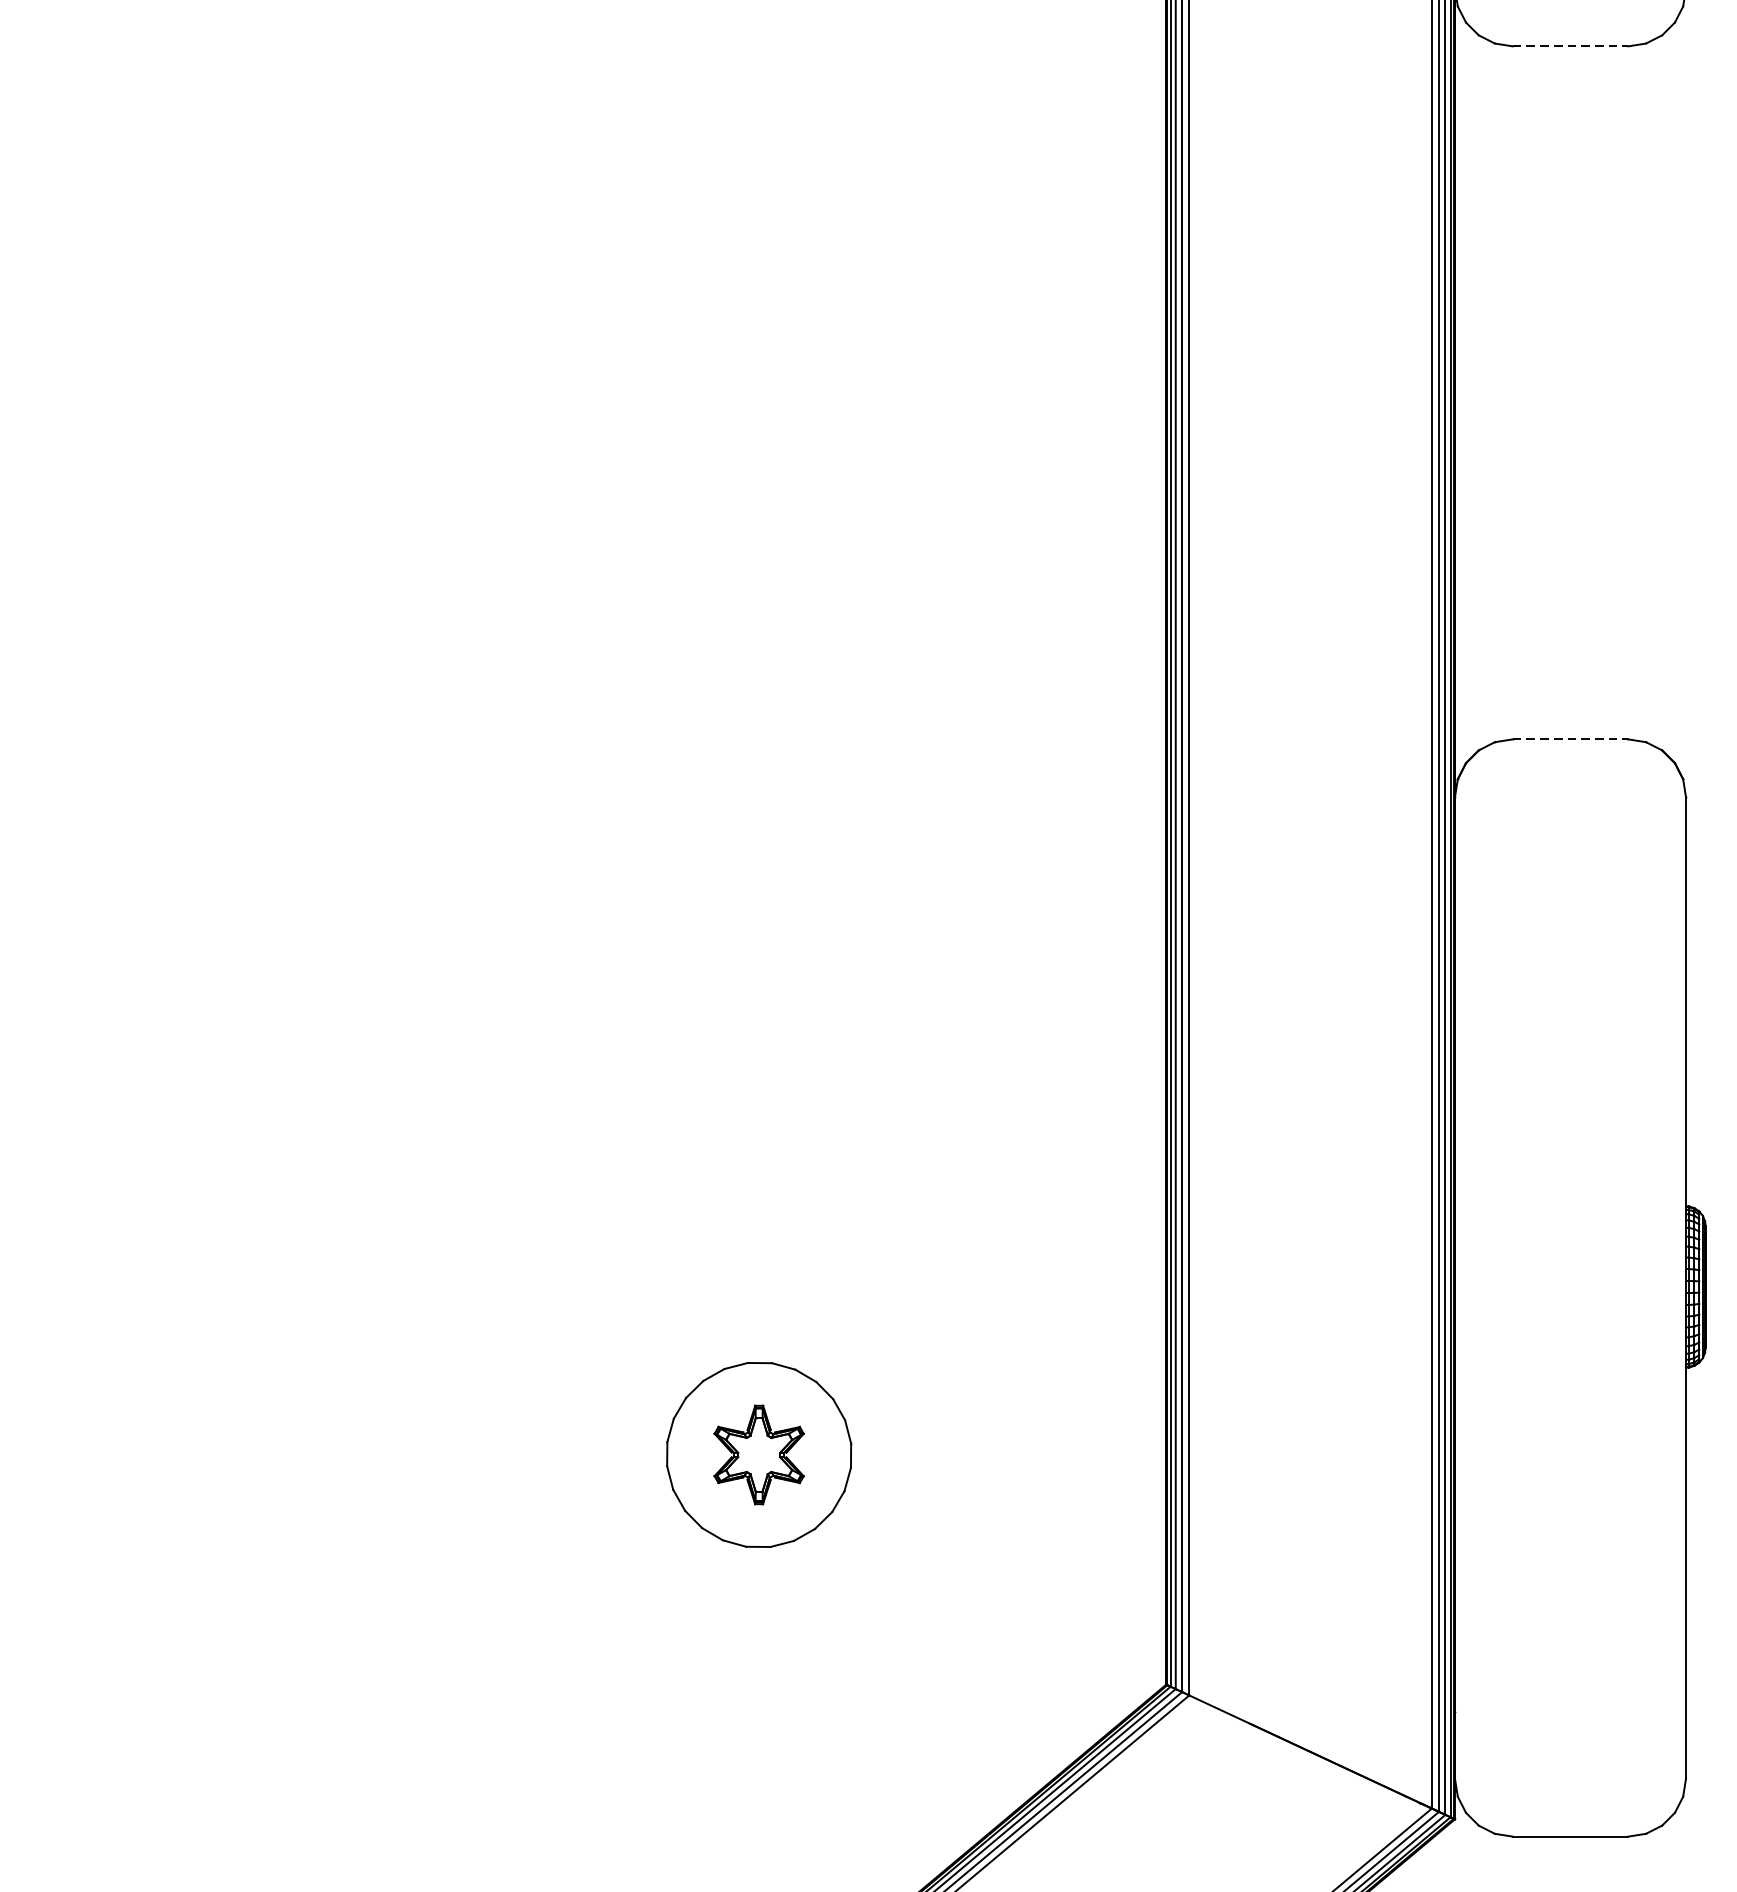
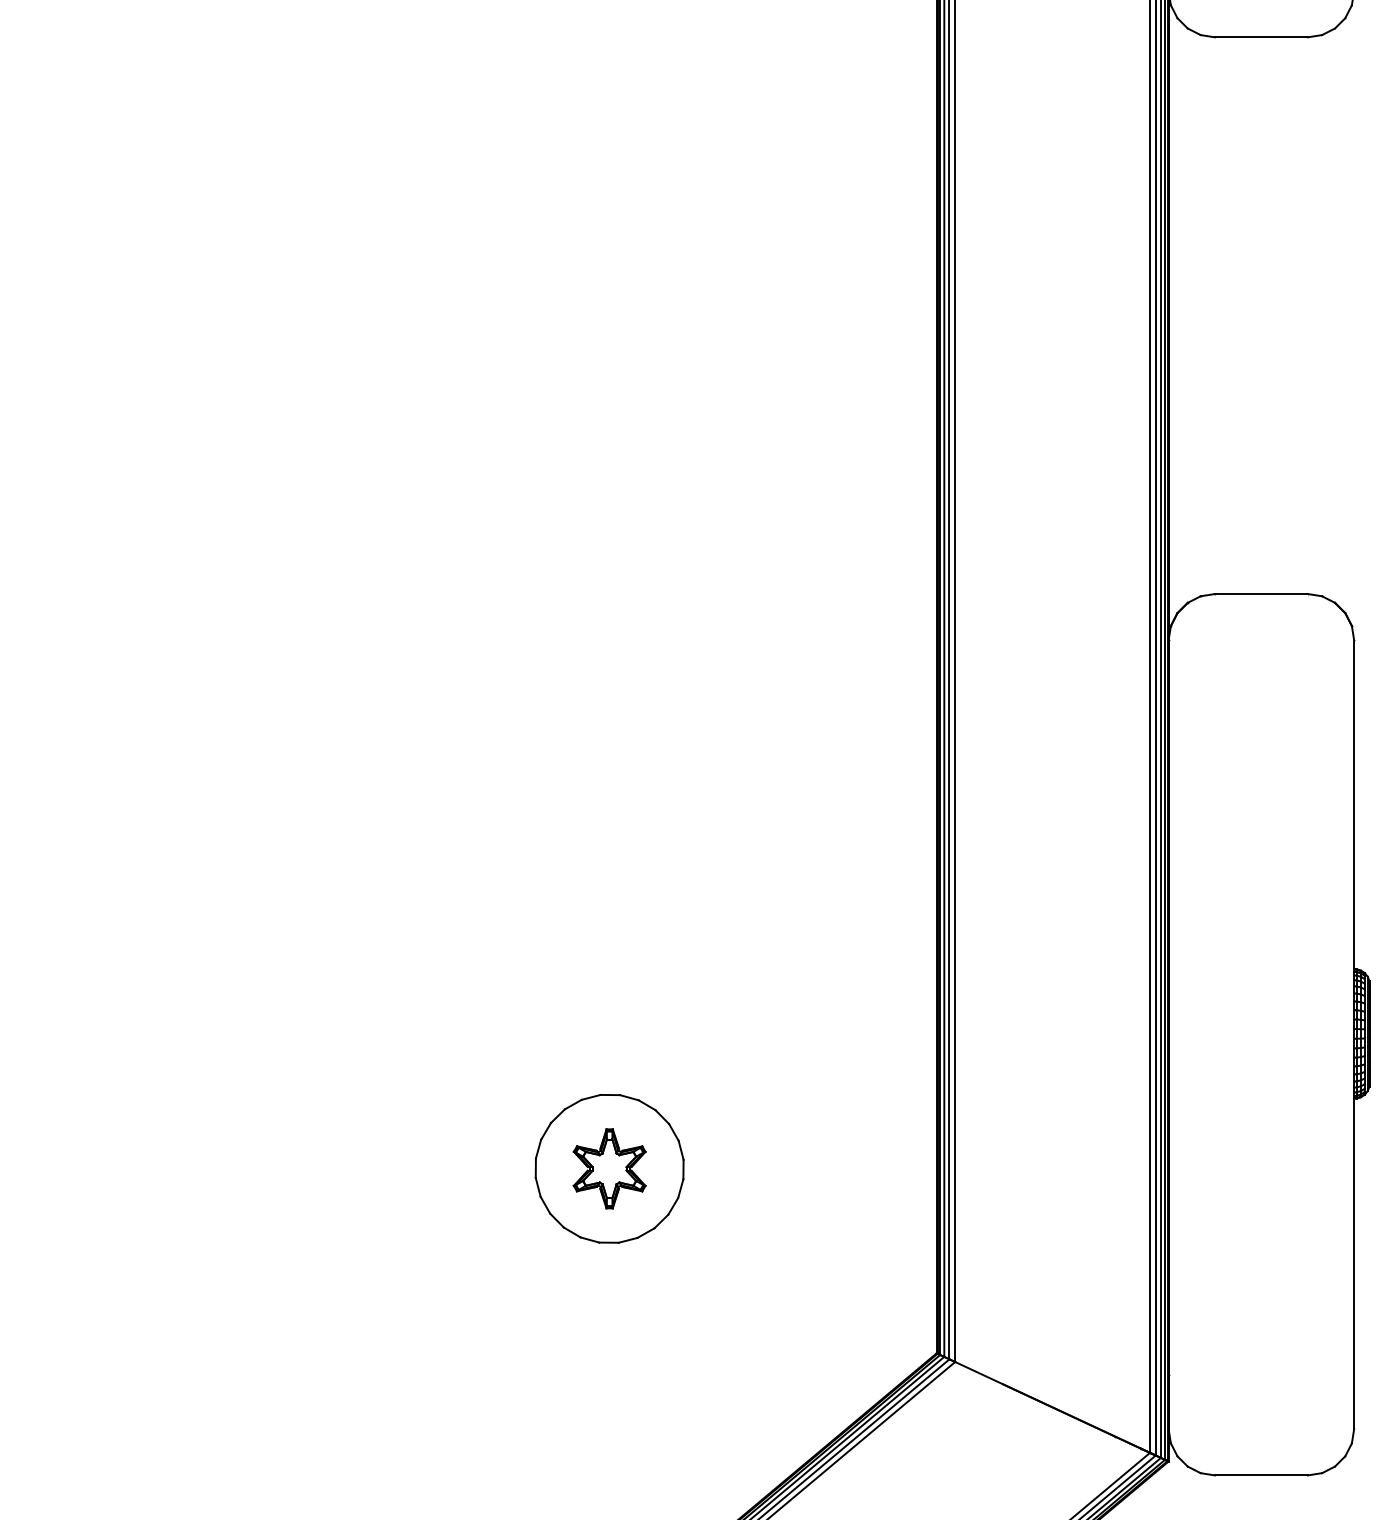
line: (1570, 46) -> (1261, 37), dashed -> solid
line: (1570, 739) -> (1261, 594), dashed -> solid

